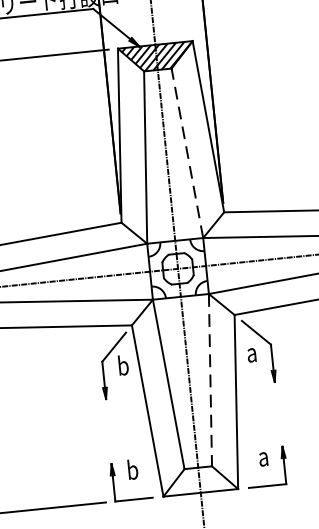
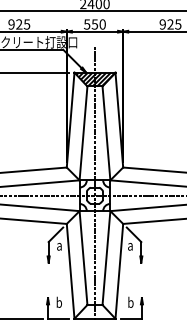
line: (187, 151) -> (106, 132), dashed -> solid
text: (122, 364) -> (59, 244), b -> a
line: (210, 380) -> (106, 258), dashed -> solid
text: (262, 454) -> (130, 301), a -> b

